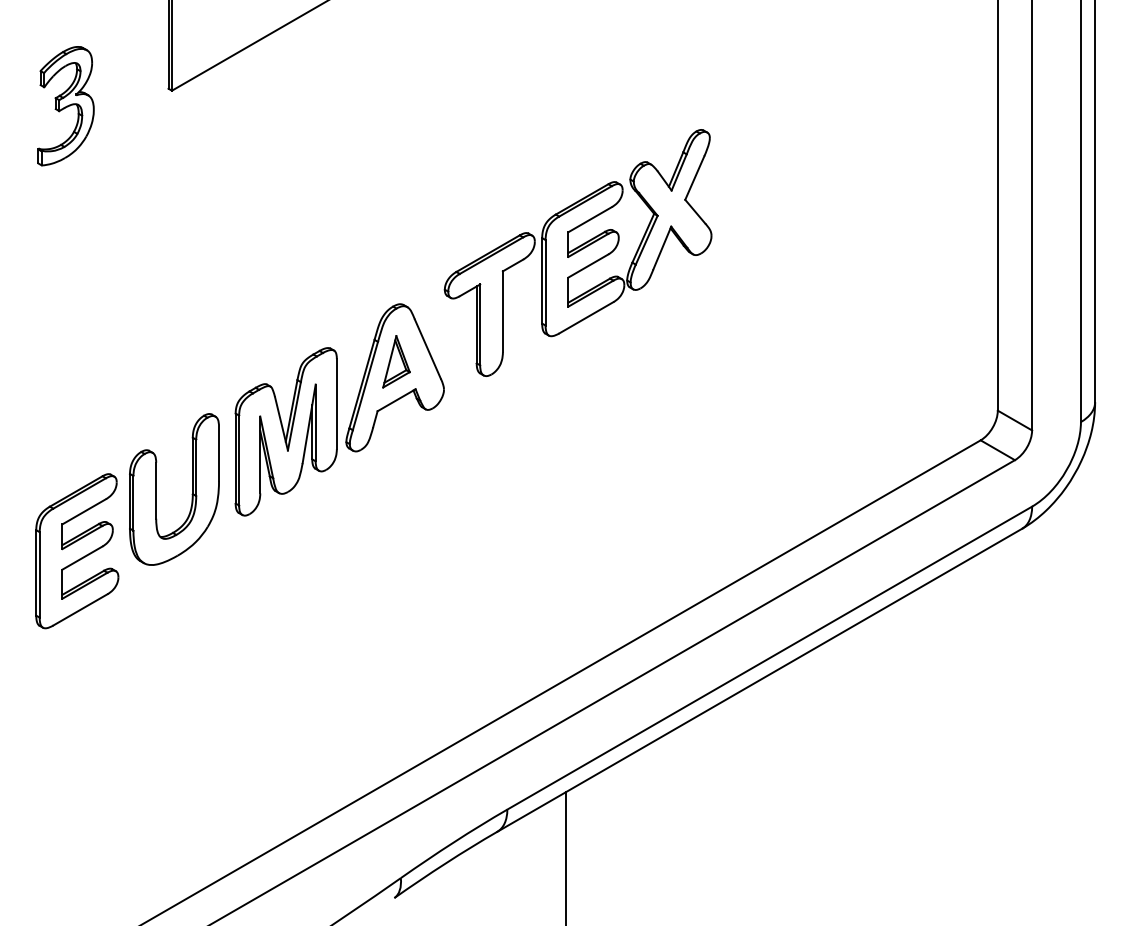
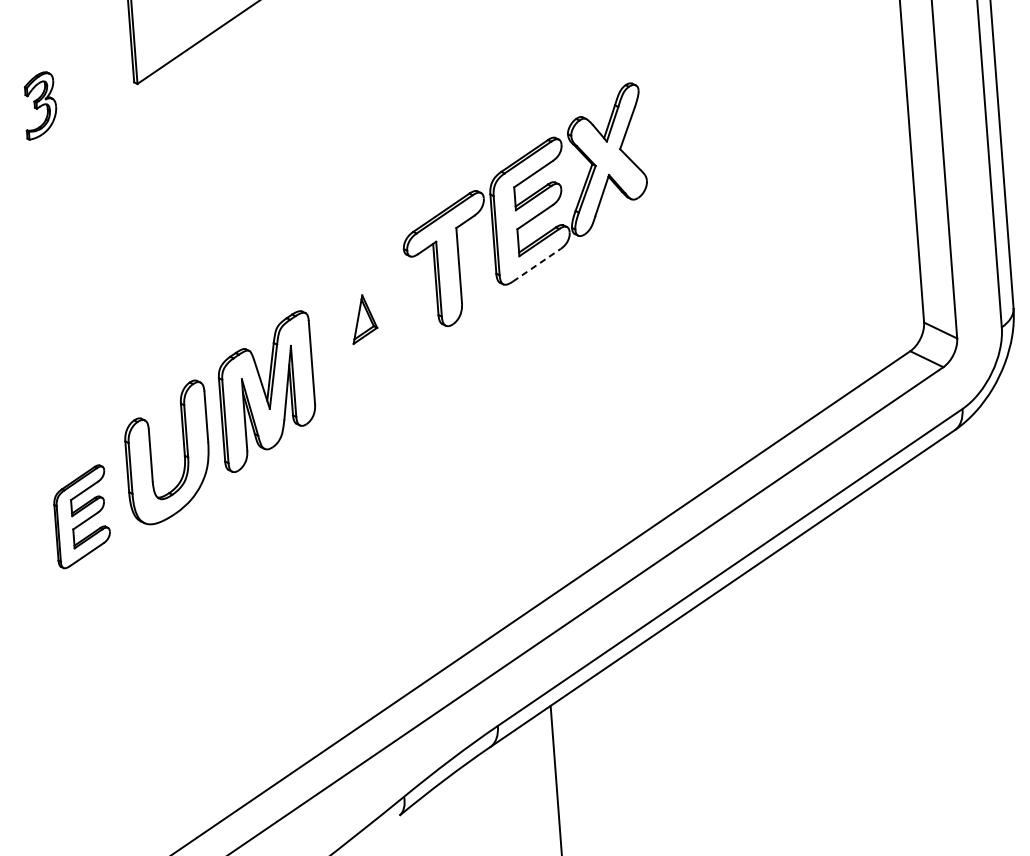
part: (65, 106) -> (40, 105), size x0.6
line: (586, 317) -> (536, 264), solid -> dashed
part: (394, 377) -> (363, 333), removed
part: (77, 551) -> (82, 516), size x0.7

